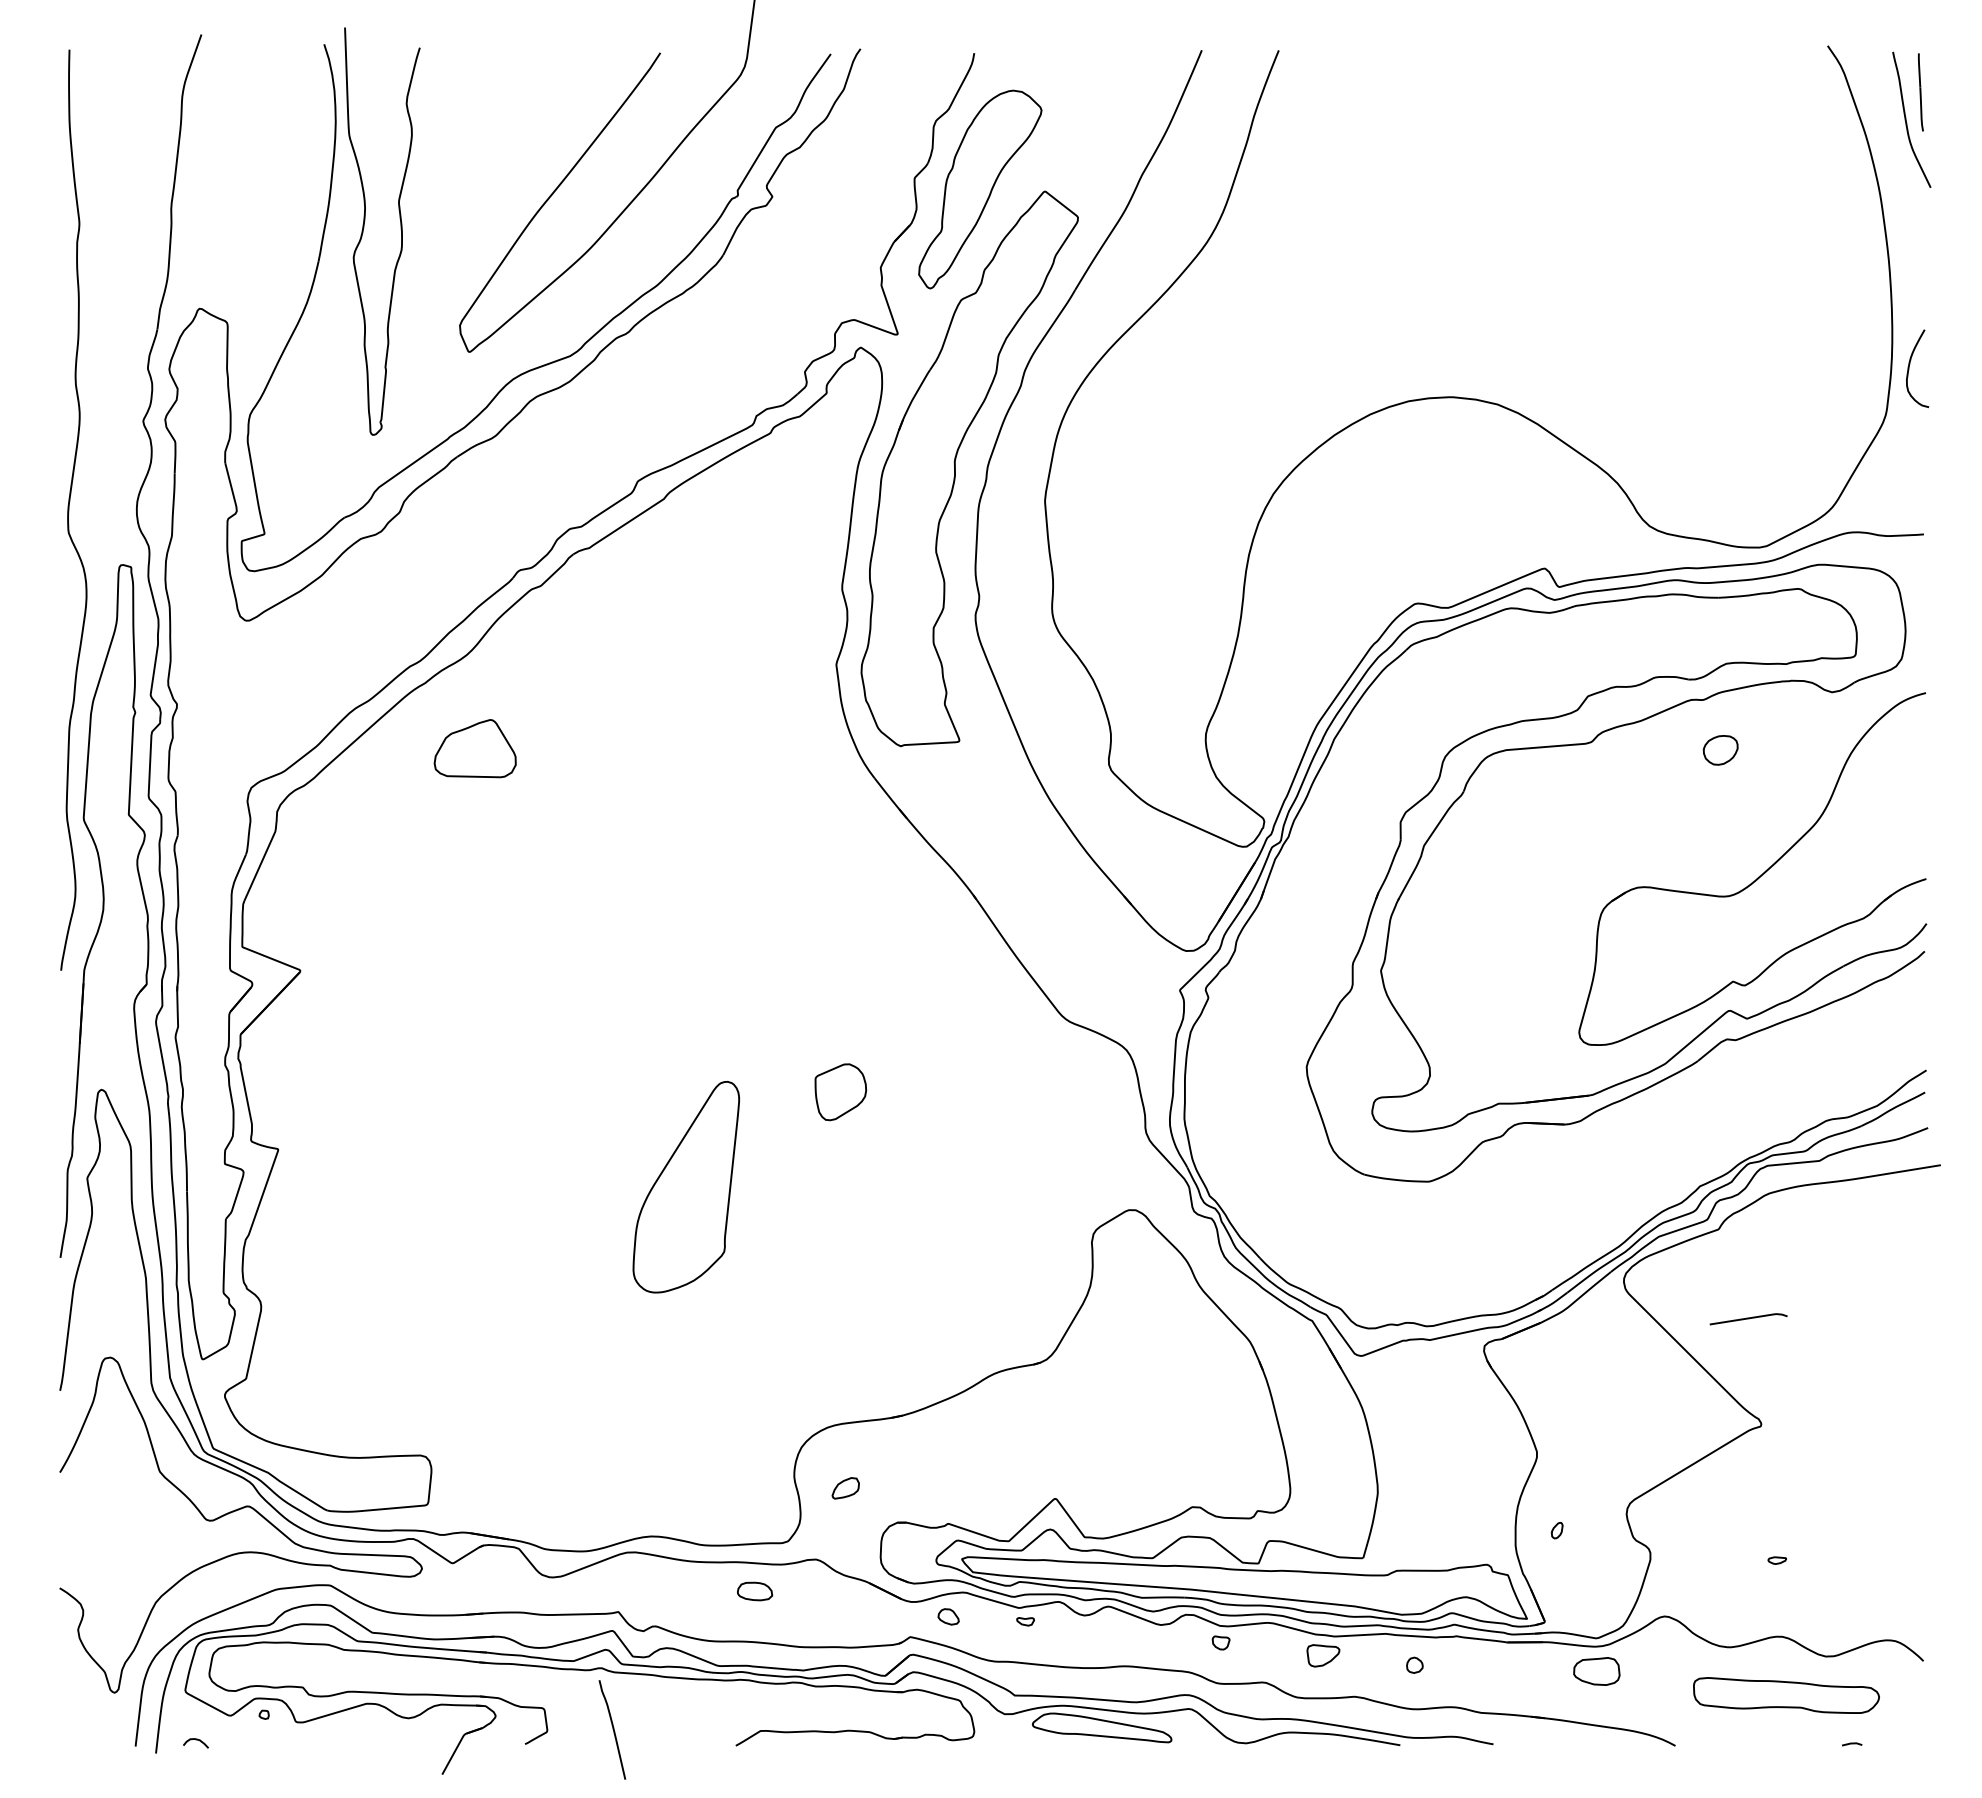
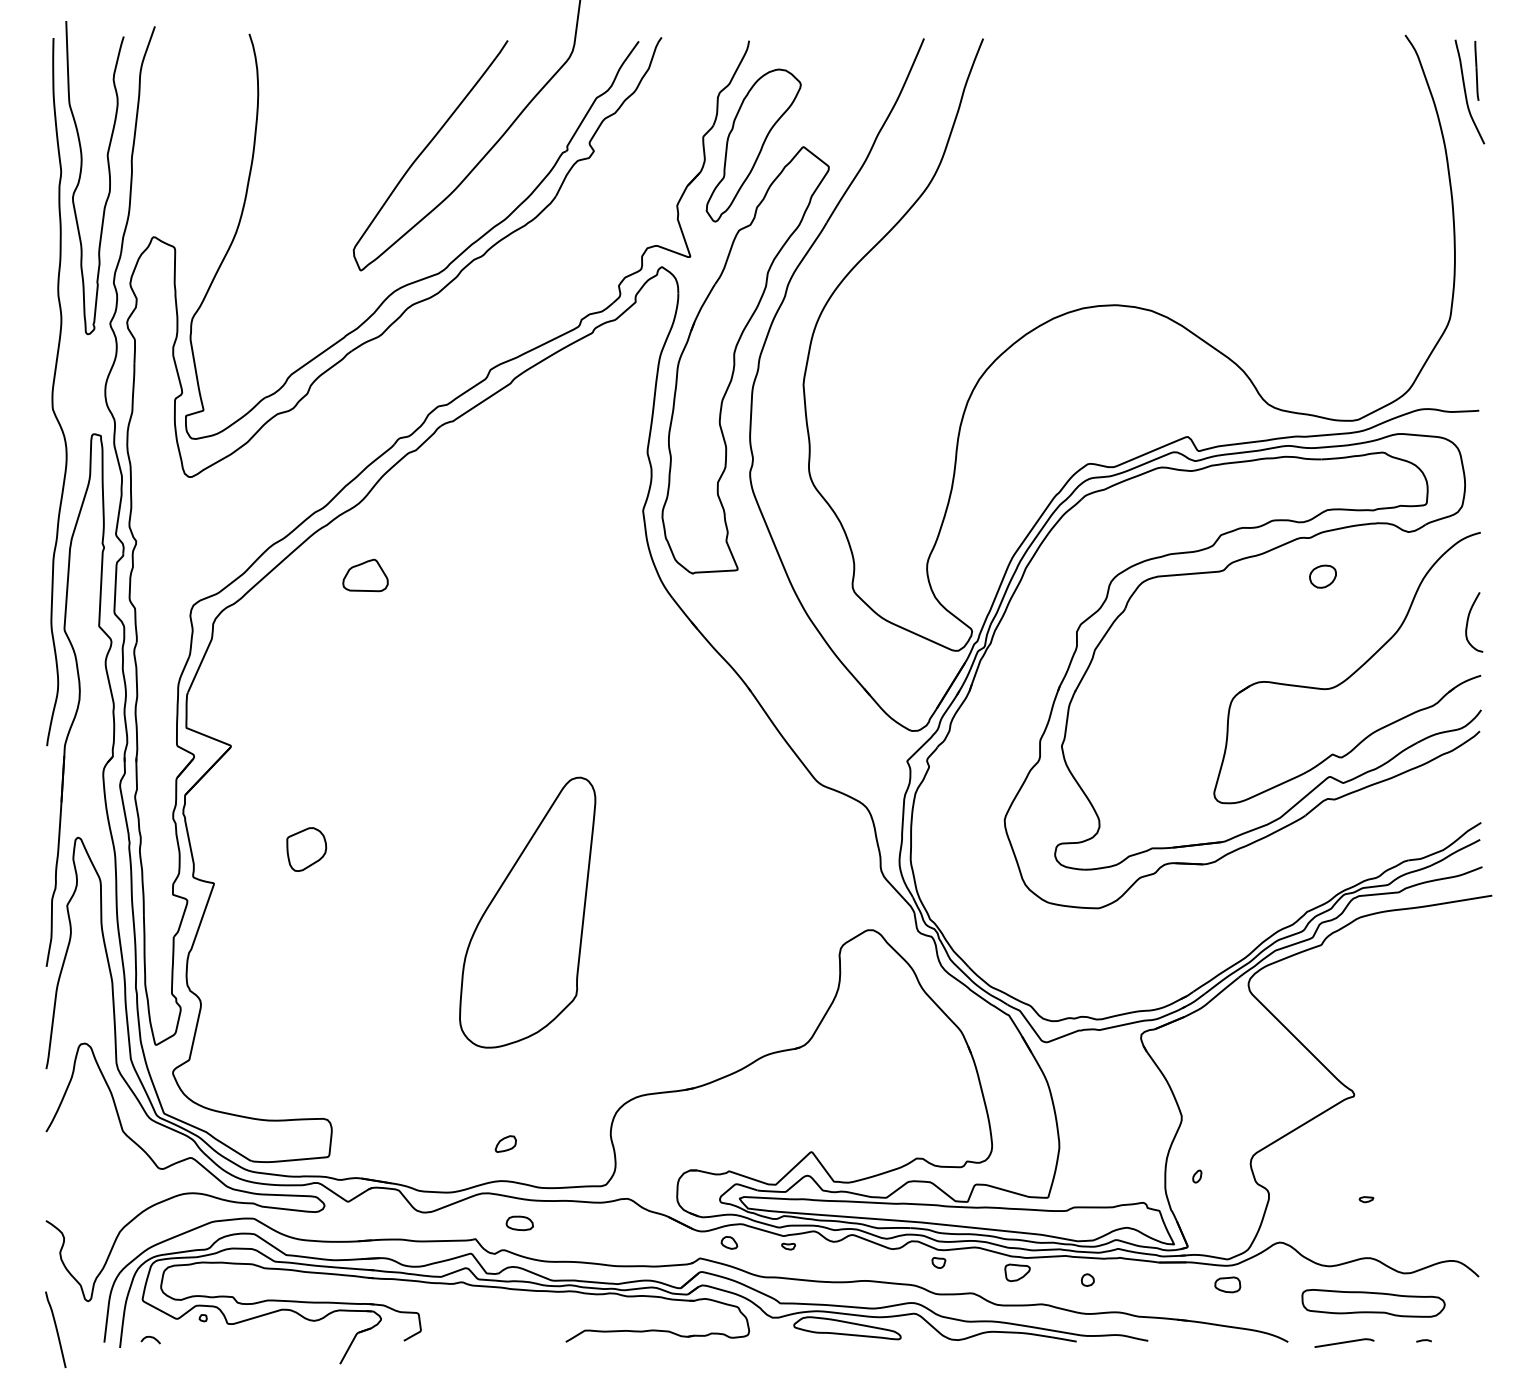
part: (400, 229) -> (108, 176), moved
curve: (1909, 368) -> (1468, 622), moved
part: (475, 748) -> (365, 575), size x0.71
part: (840, 1092) -> (306, 849), moved
part: (686, 1186) -> (527, 912), size x1.67
line: (1748, 1319) -> (1344, 1343), moved
part: (845, 1488) -> (505, 1144), moved
part: (755, 1591) -> (520, 1223), moved
part: (1596, 1671) -> (1227, 1284), size x0.71
curve: (612, 1729) -> (55, 1329), moved

